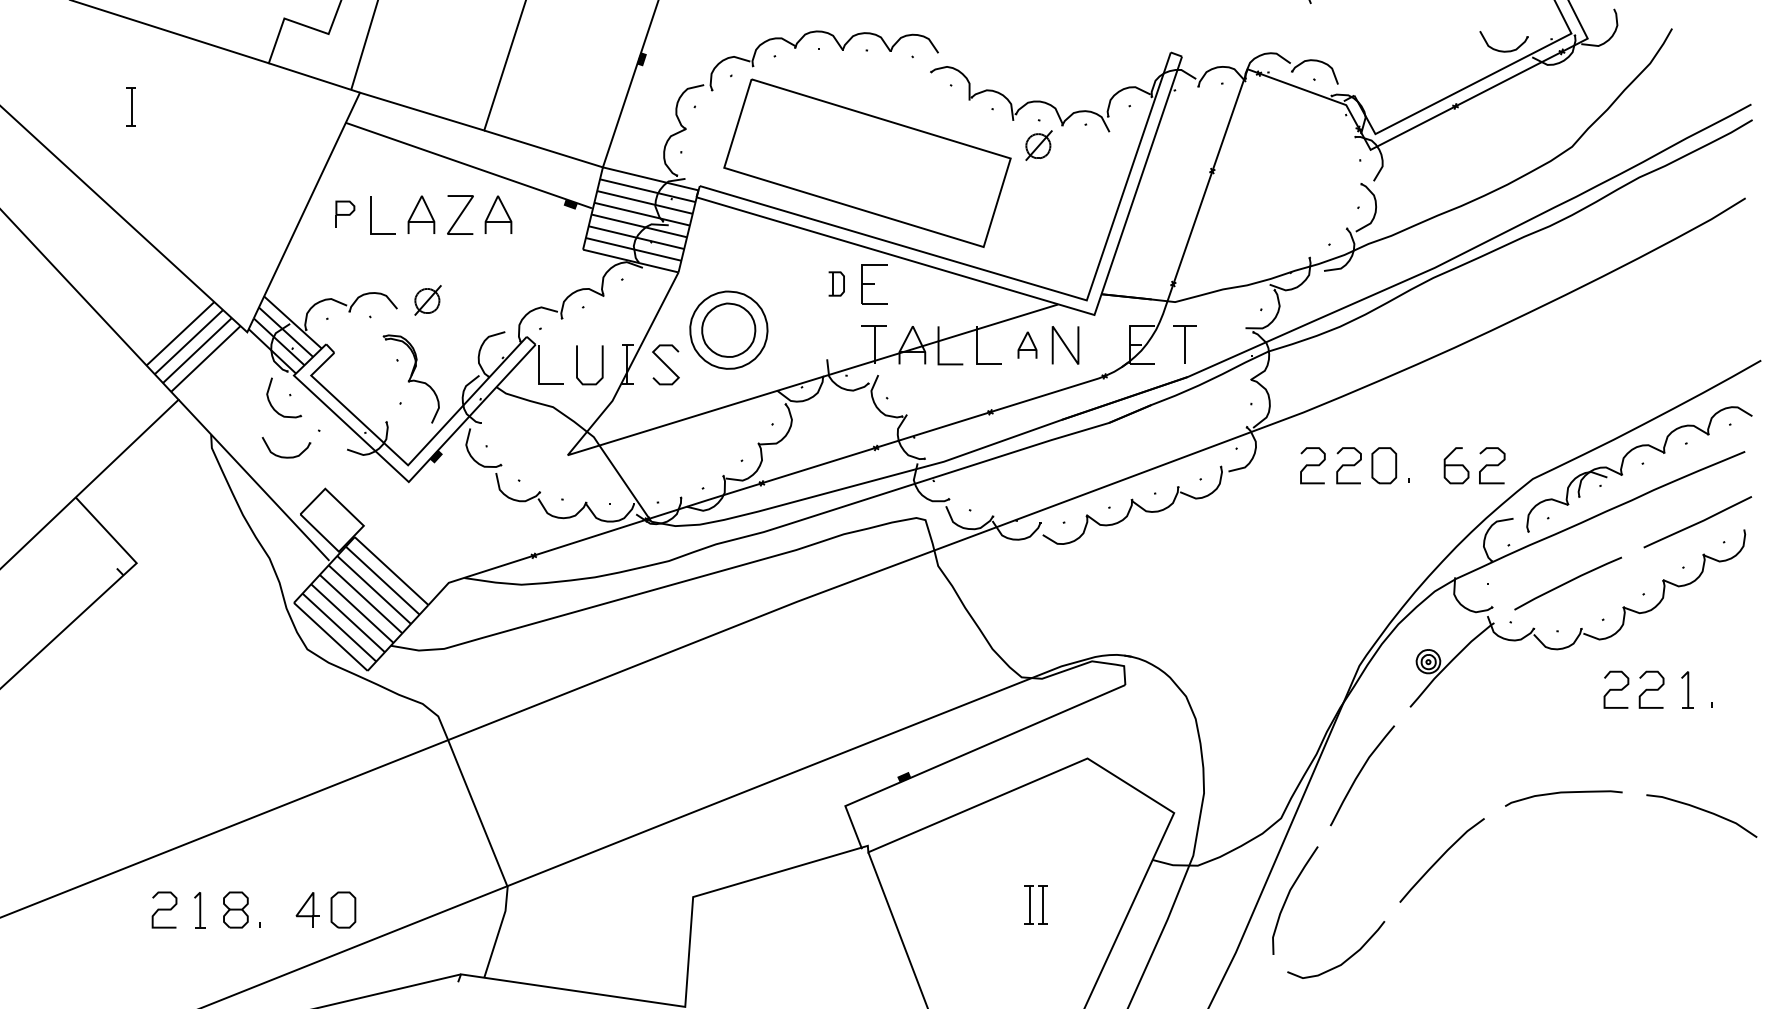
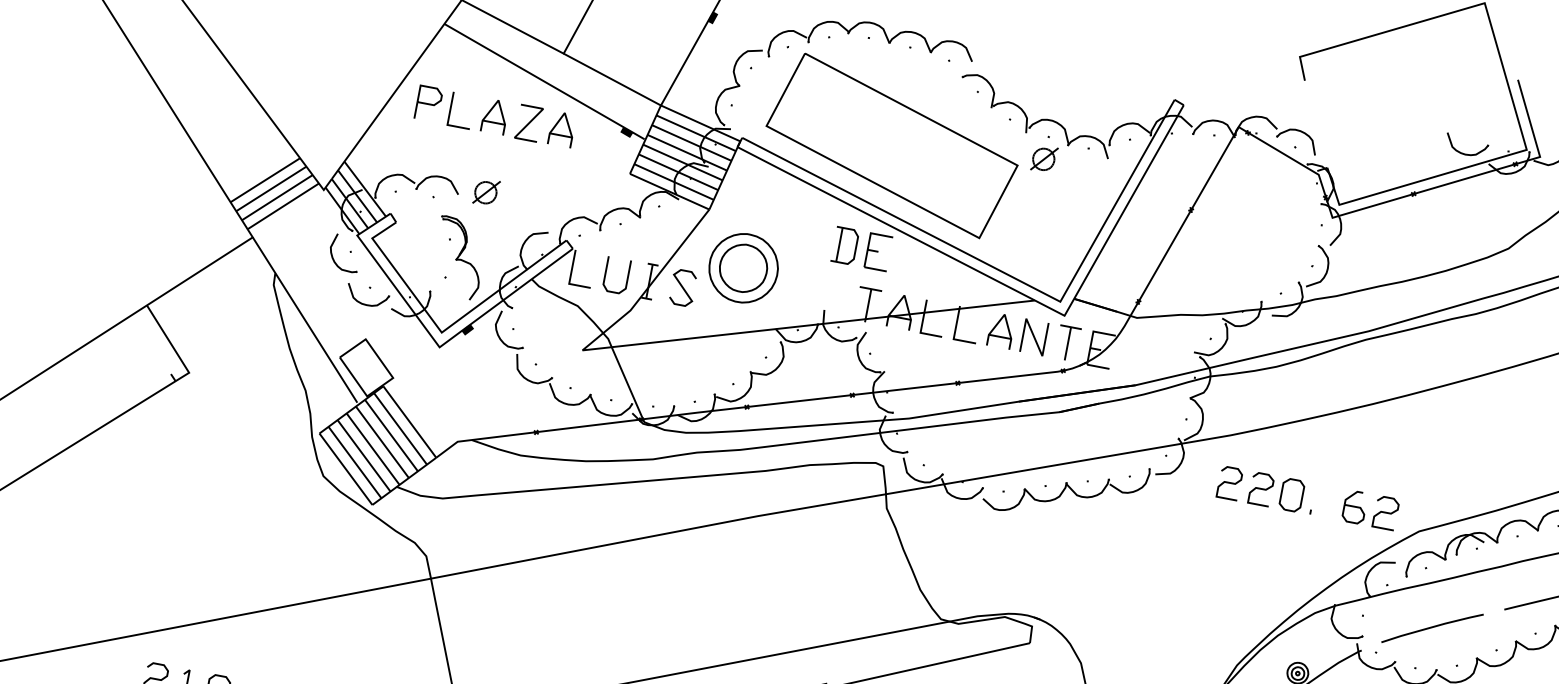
part: (345, 214) -> (428, 103), size x1.43
part: (836, 283) -> (845, 245), size x1.67
part: (1184, 344) -> (1067, 342), moved
part: (1027, 345) -> (1001, 331), size x1.43
part: (286, 456) -> (366, 303), moved

